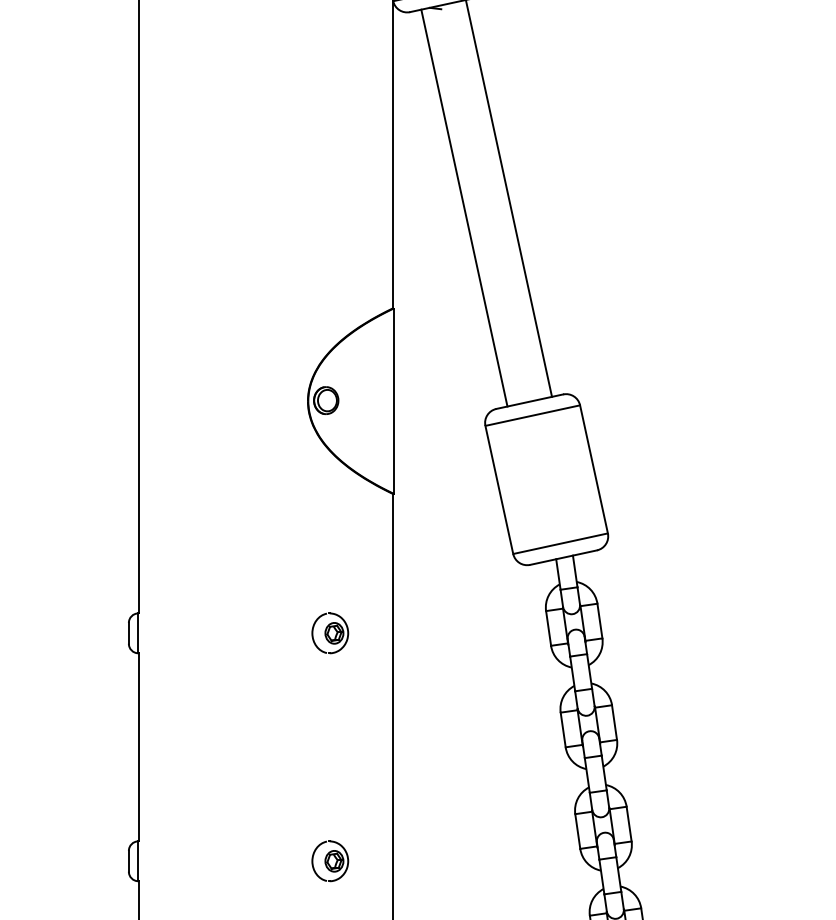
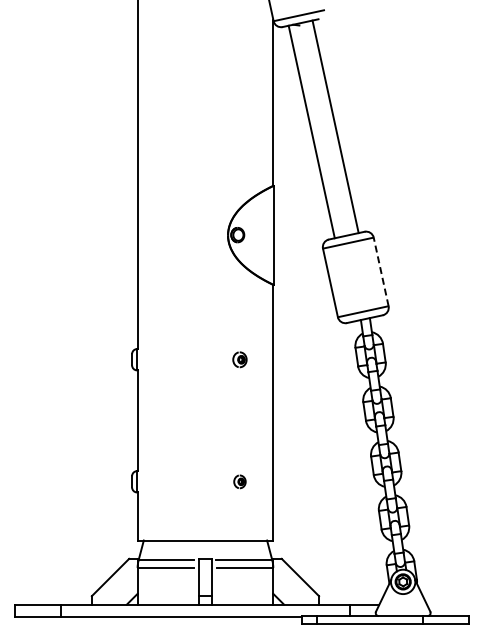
line: (594, 468) -> (381, 271), solid -> dashed
part: (329, 632) -> (239, 359), size x0.7
part: (329, 860) -> (239, 481), size x0.6

